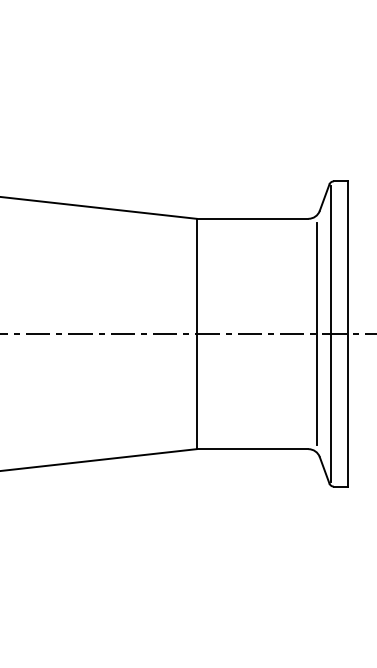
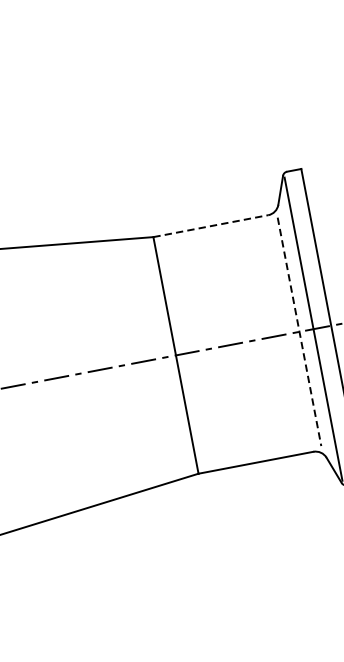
line: (252, 218) -> (210, 225), solid -> dashed
line: (316, 334) -> (299, 332), solid -> dashed

